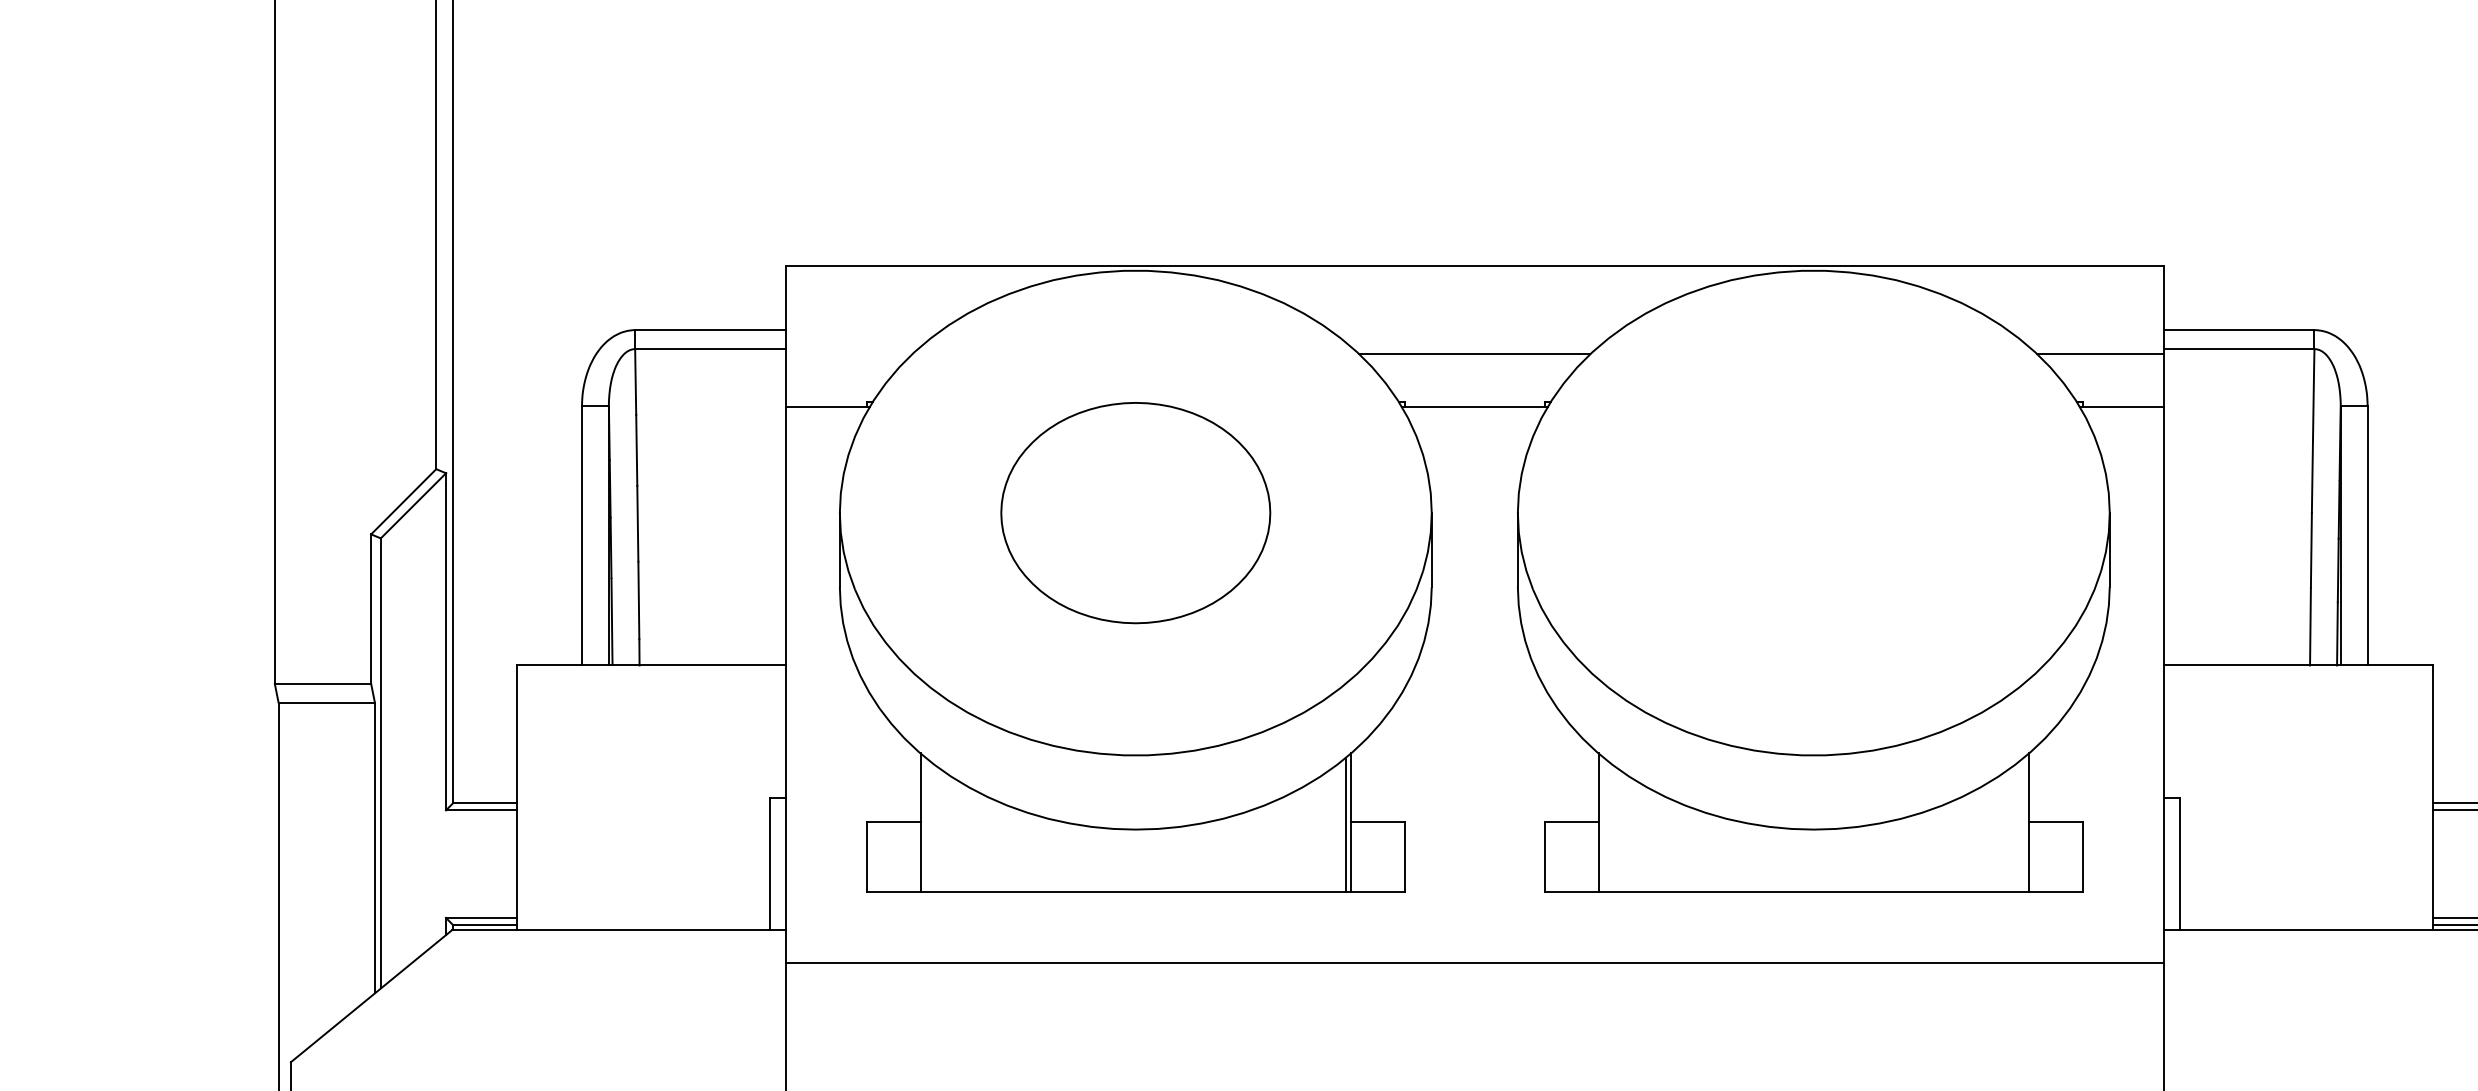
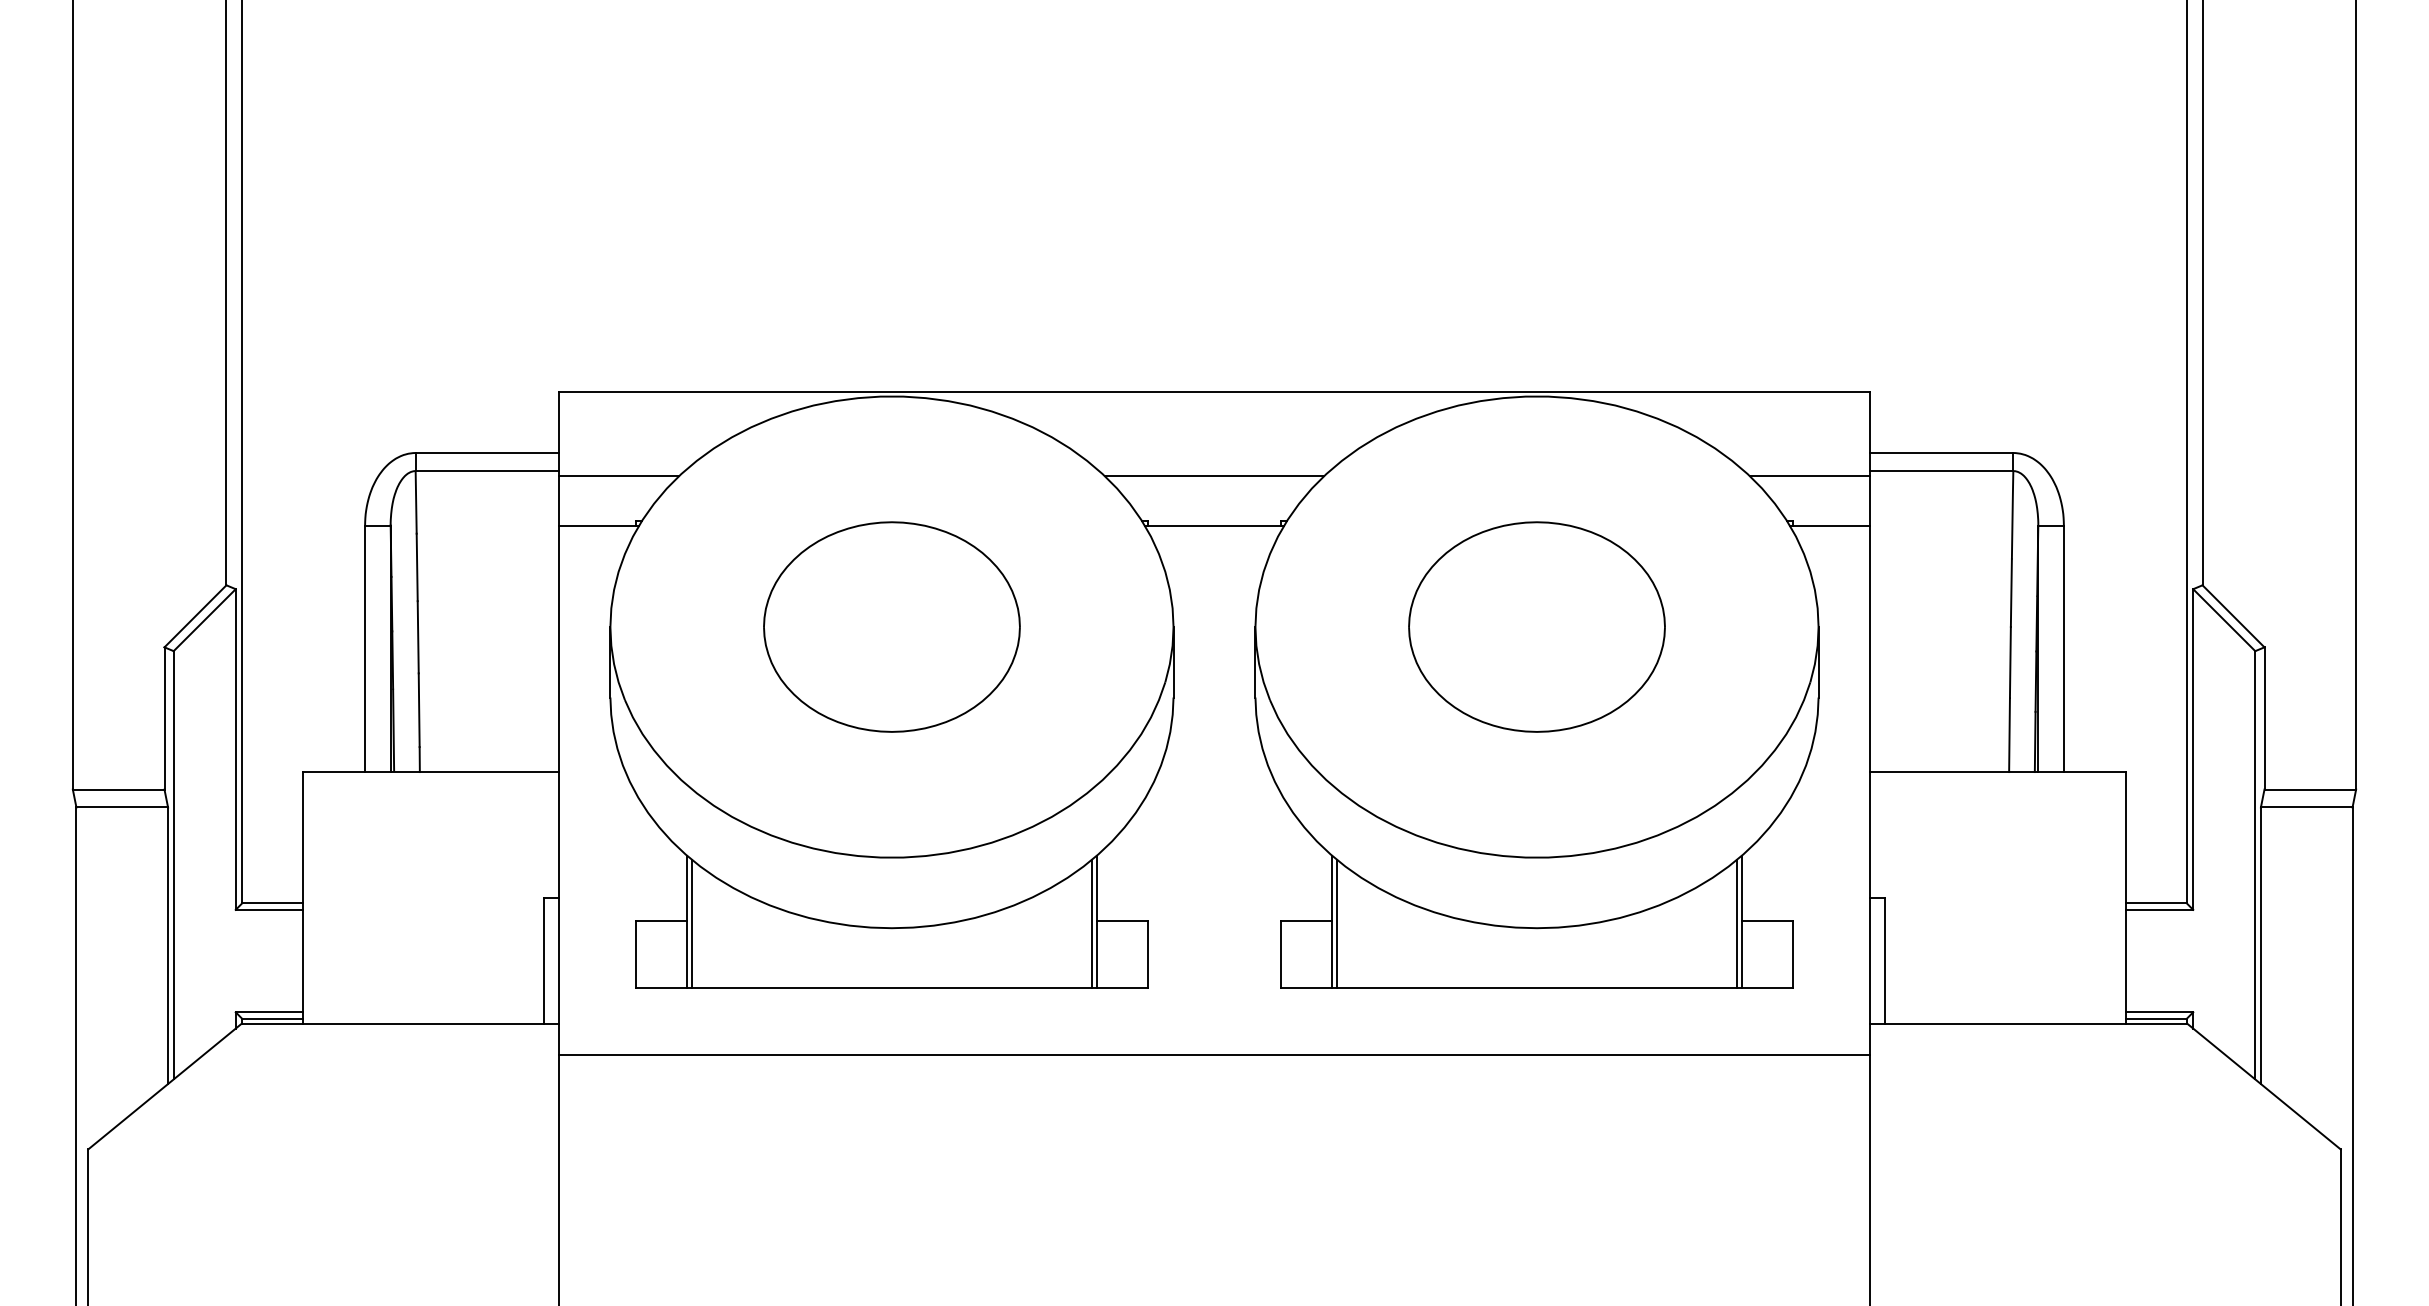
line: (849, 354) -> (619, 476), added
part: (1813, 512) -> (1536, 626), added
line: (926, 824) -> (692, 923), added
line: (1604, 824) -> (1337, 923), added
line: (2023, 824) -> (1736, 923), added

